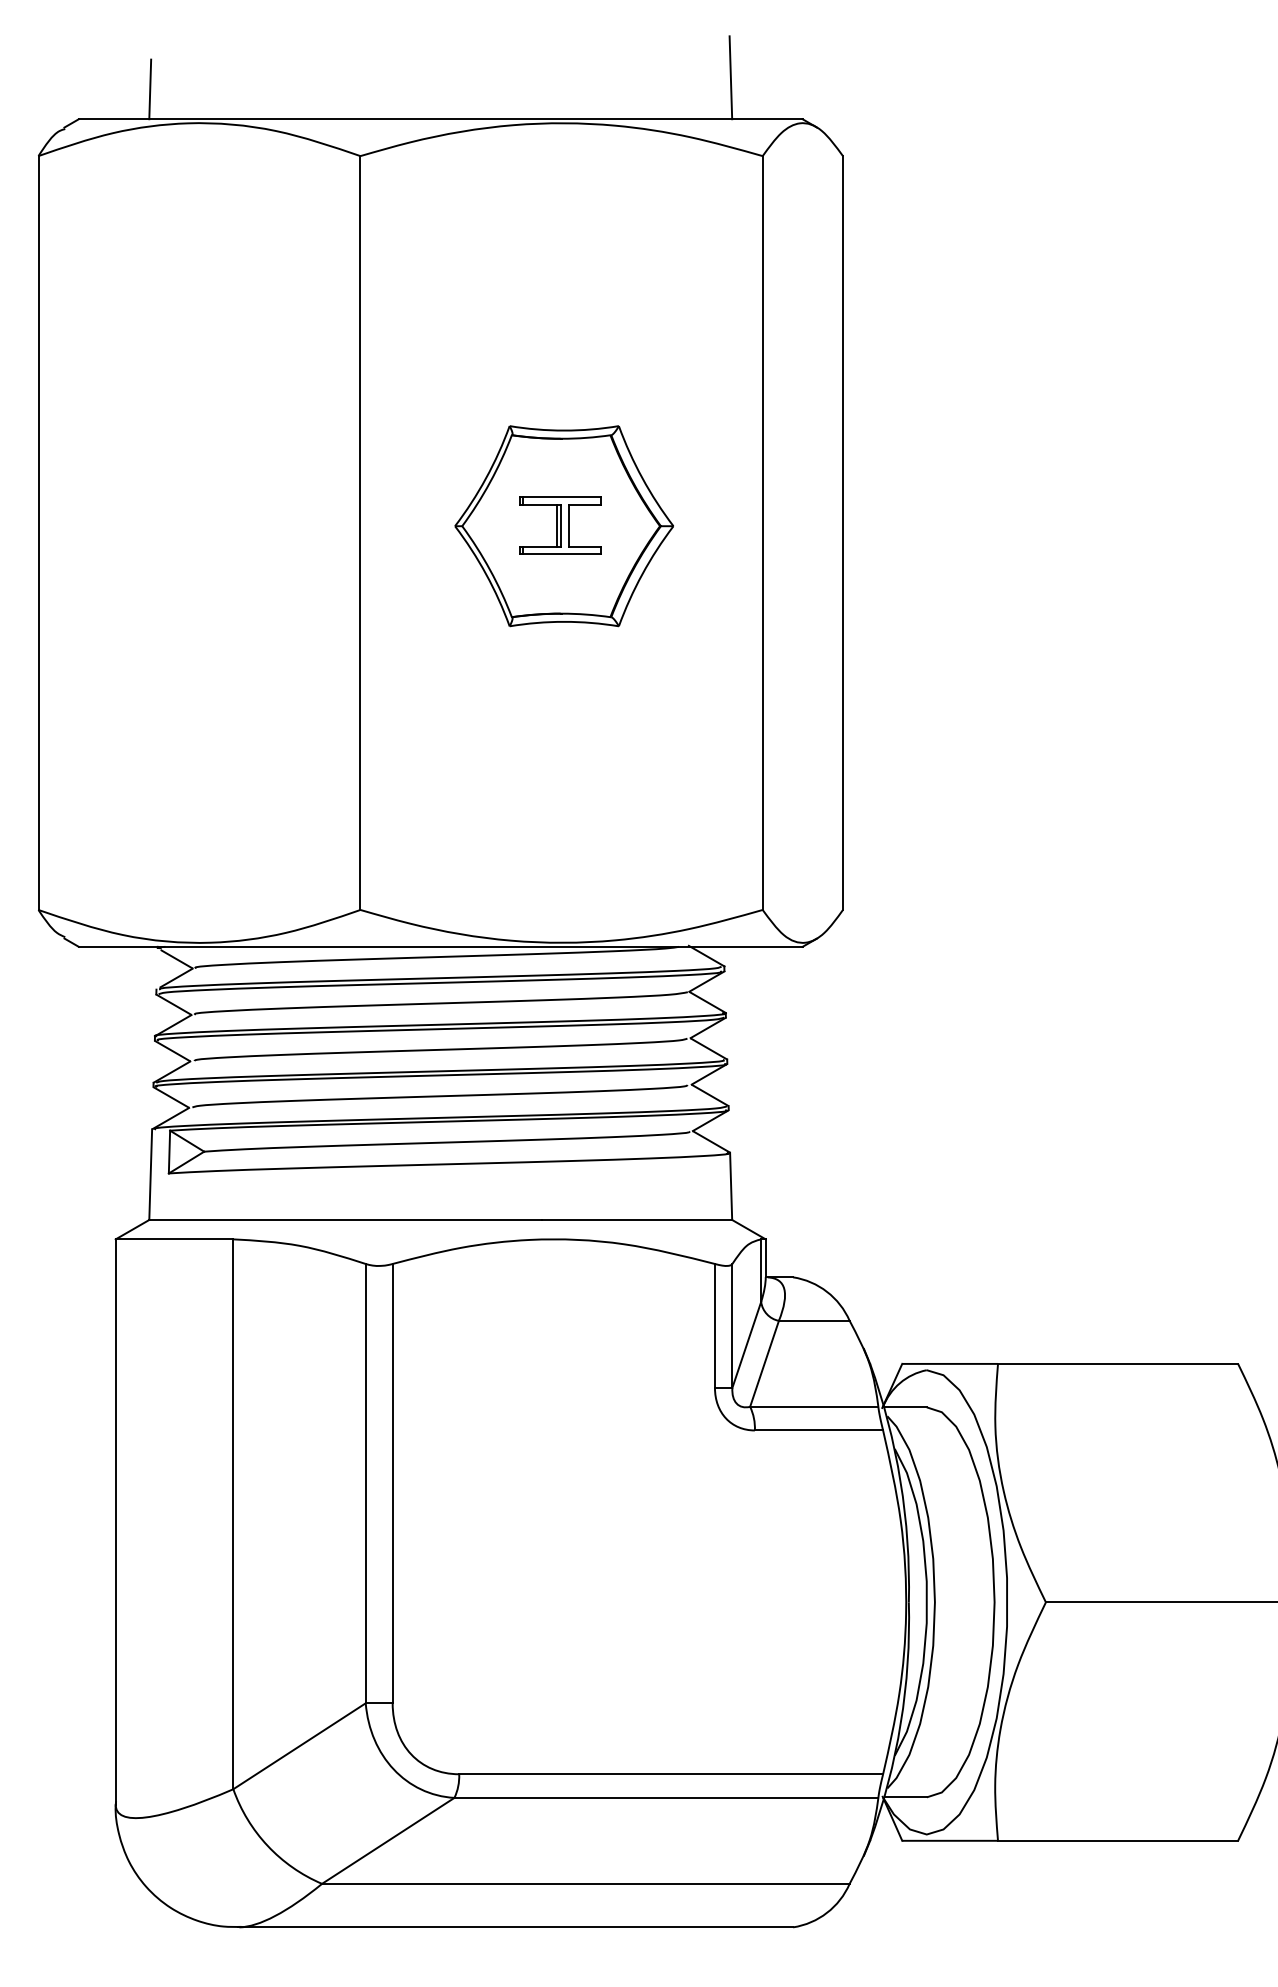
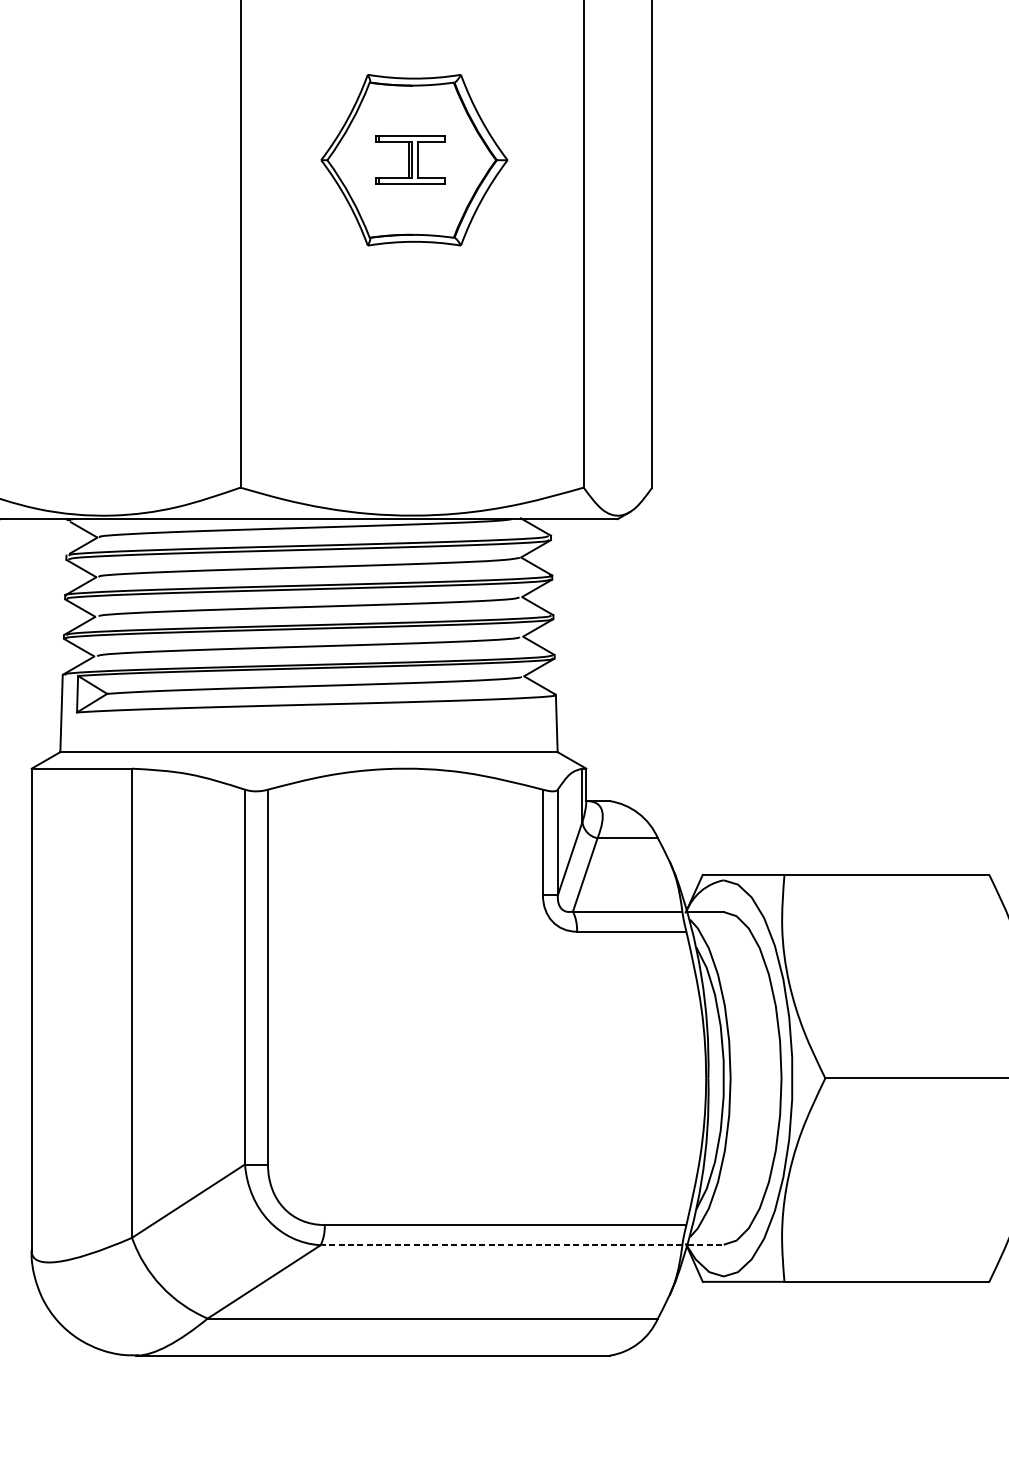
line: (666, 1797) -> (501, 1244), solid -> dashed
line: (905, 1797) -> (705, 1244), solid -> dashed

